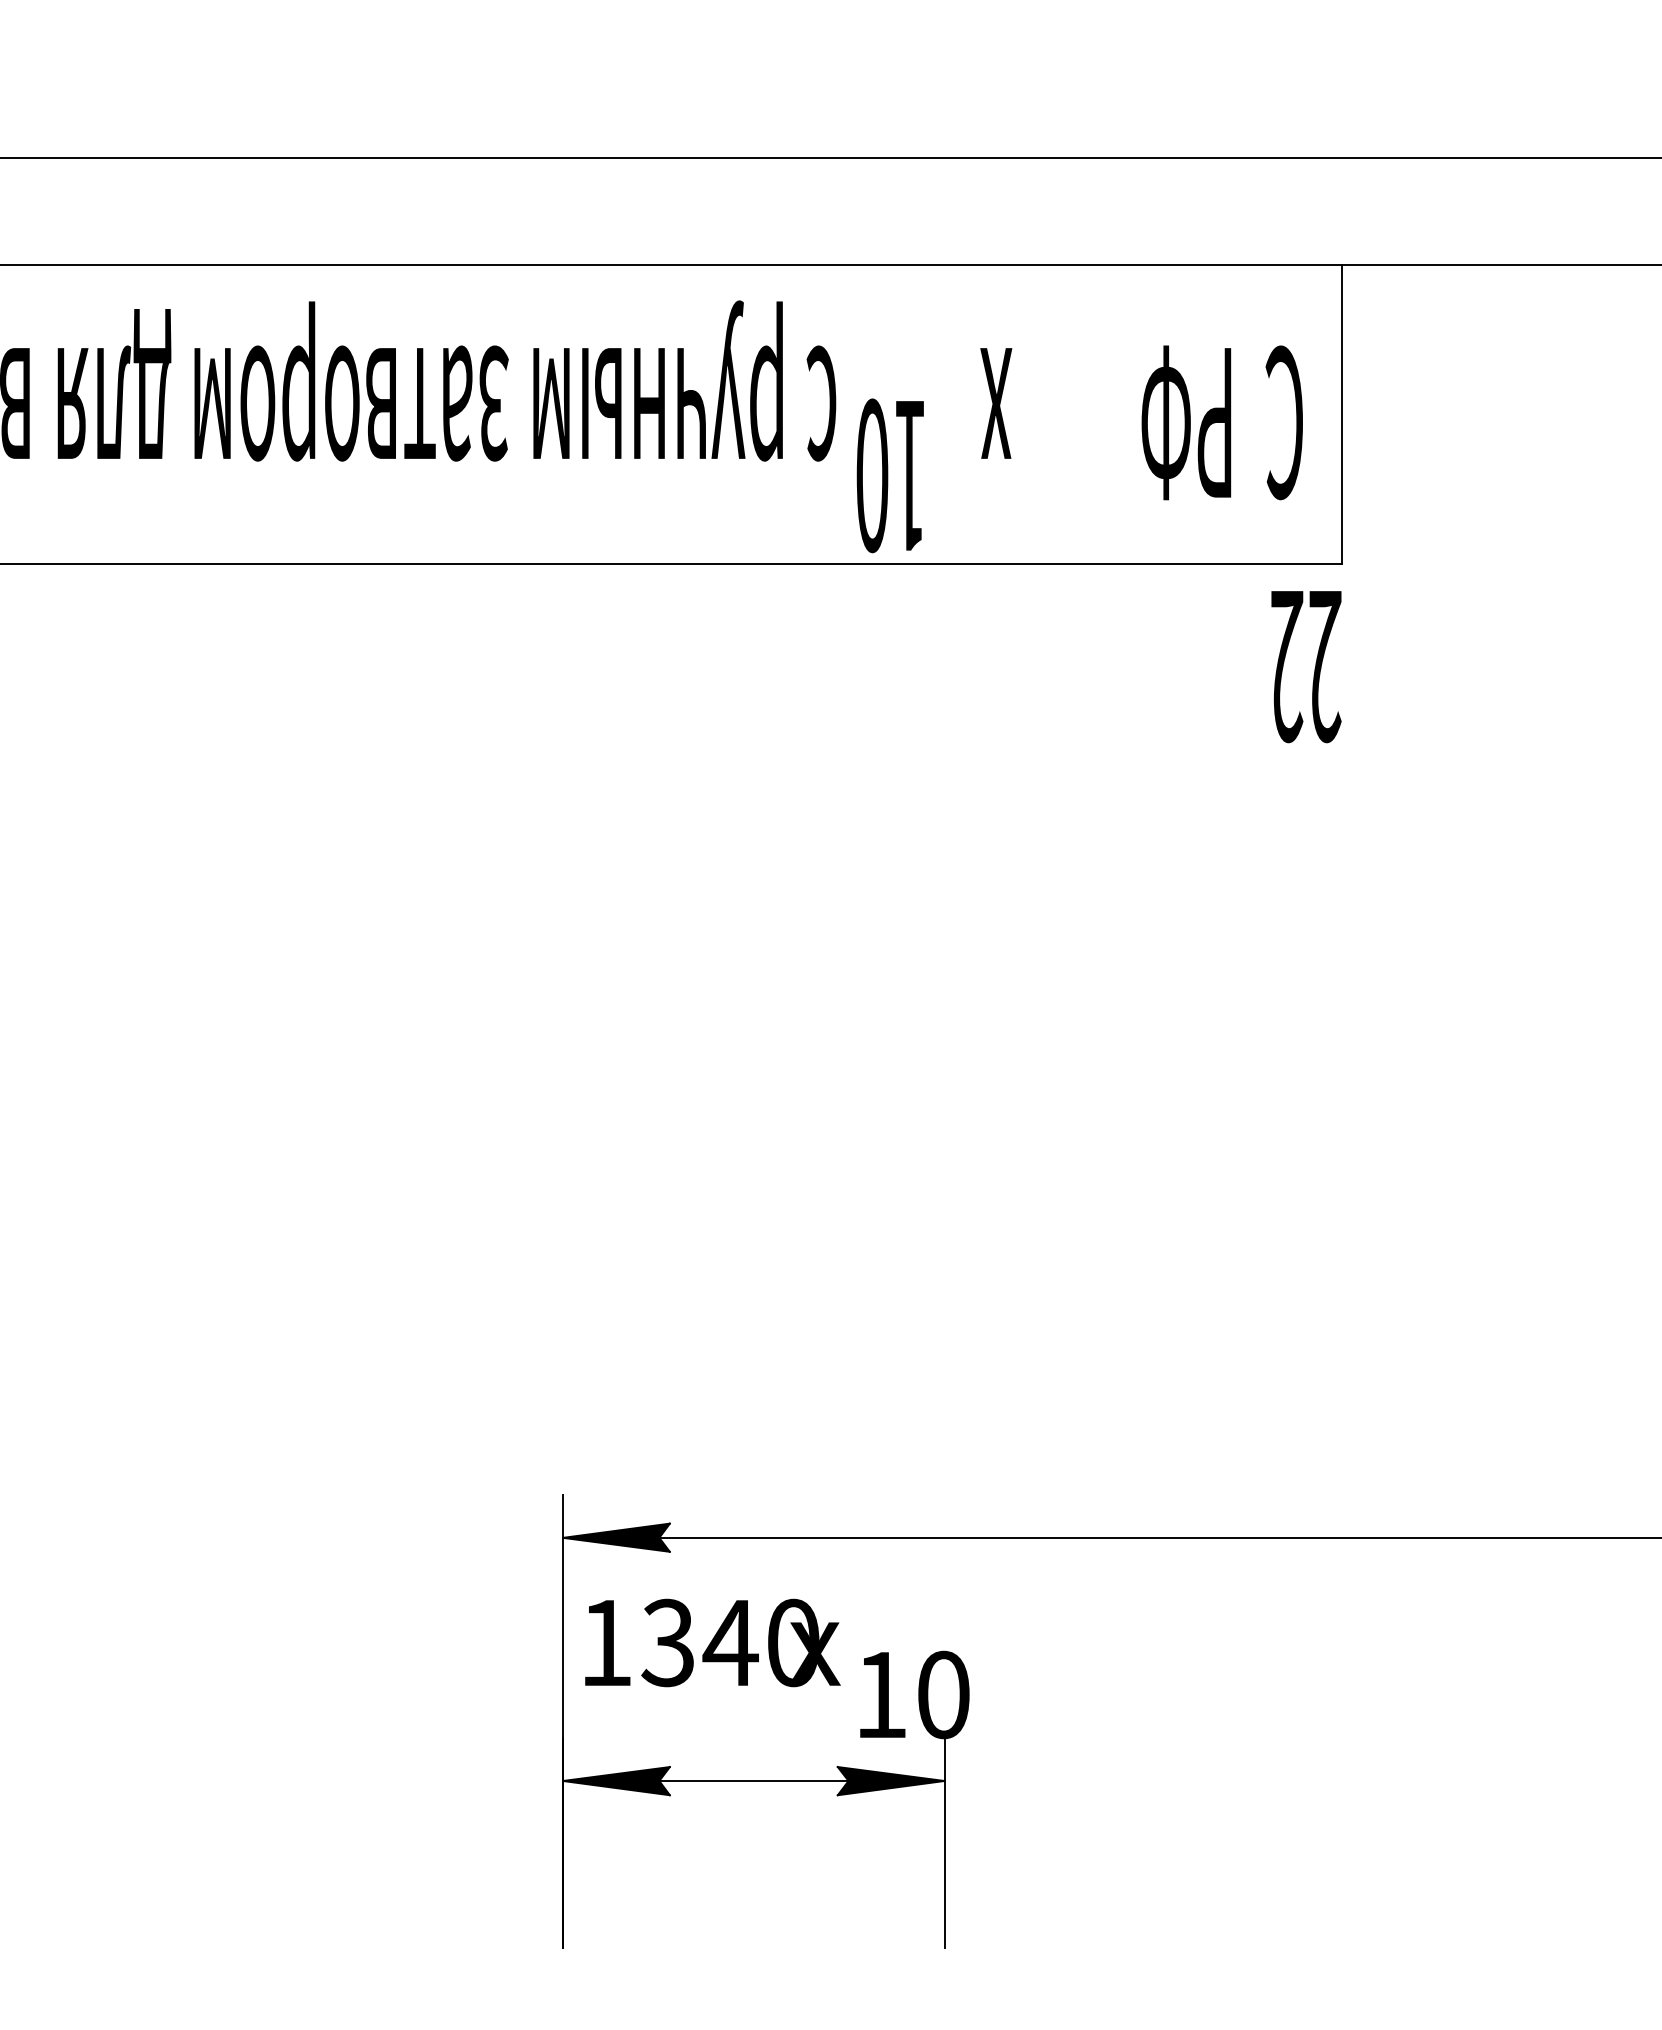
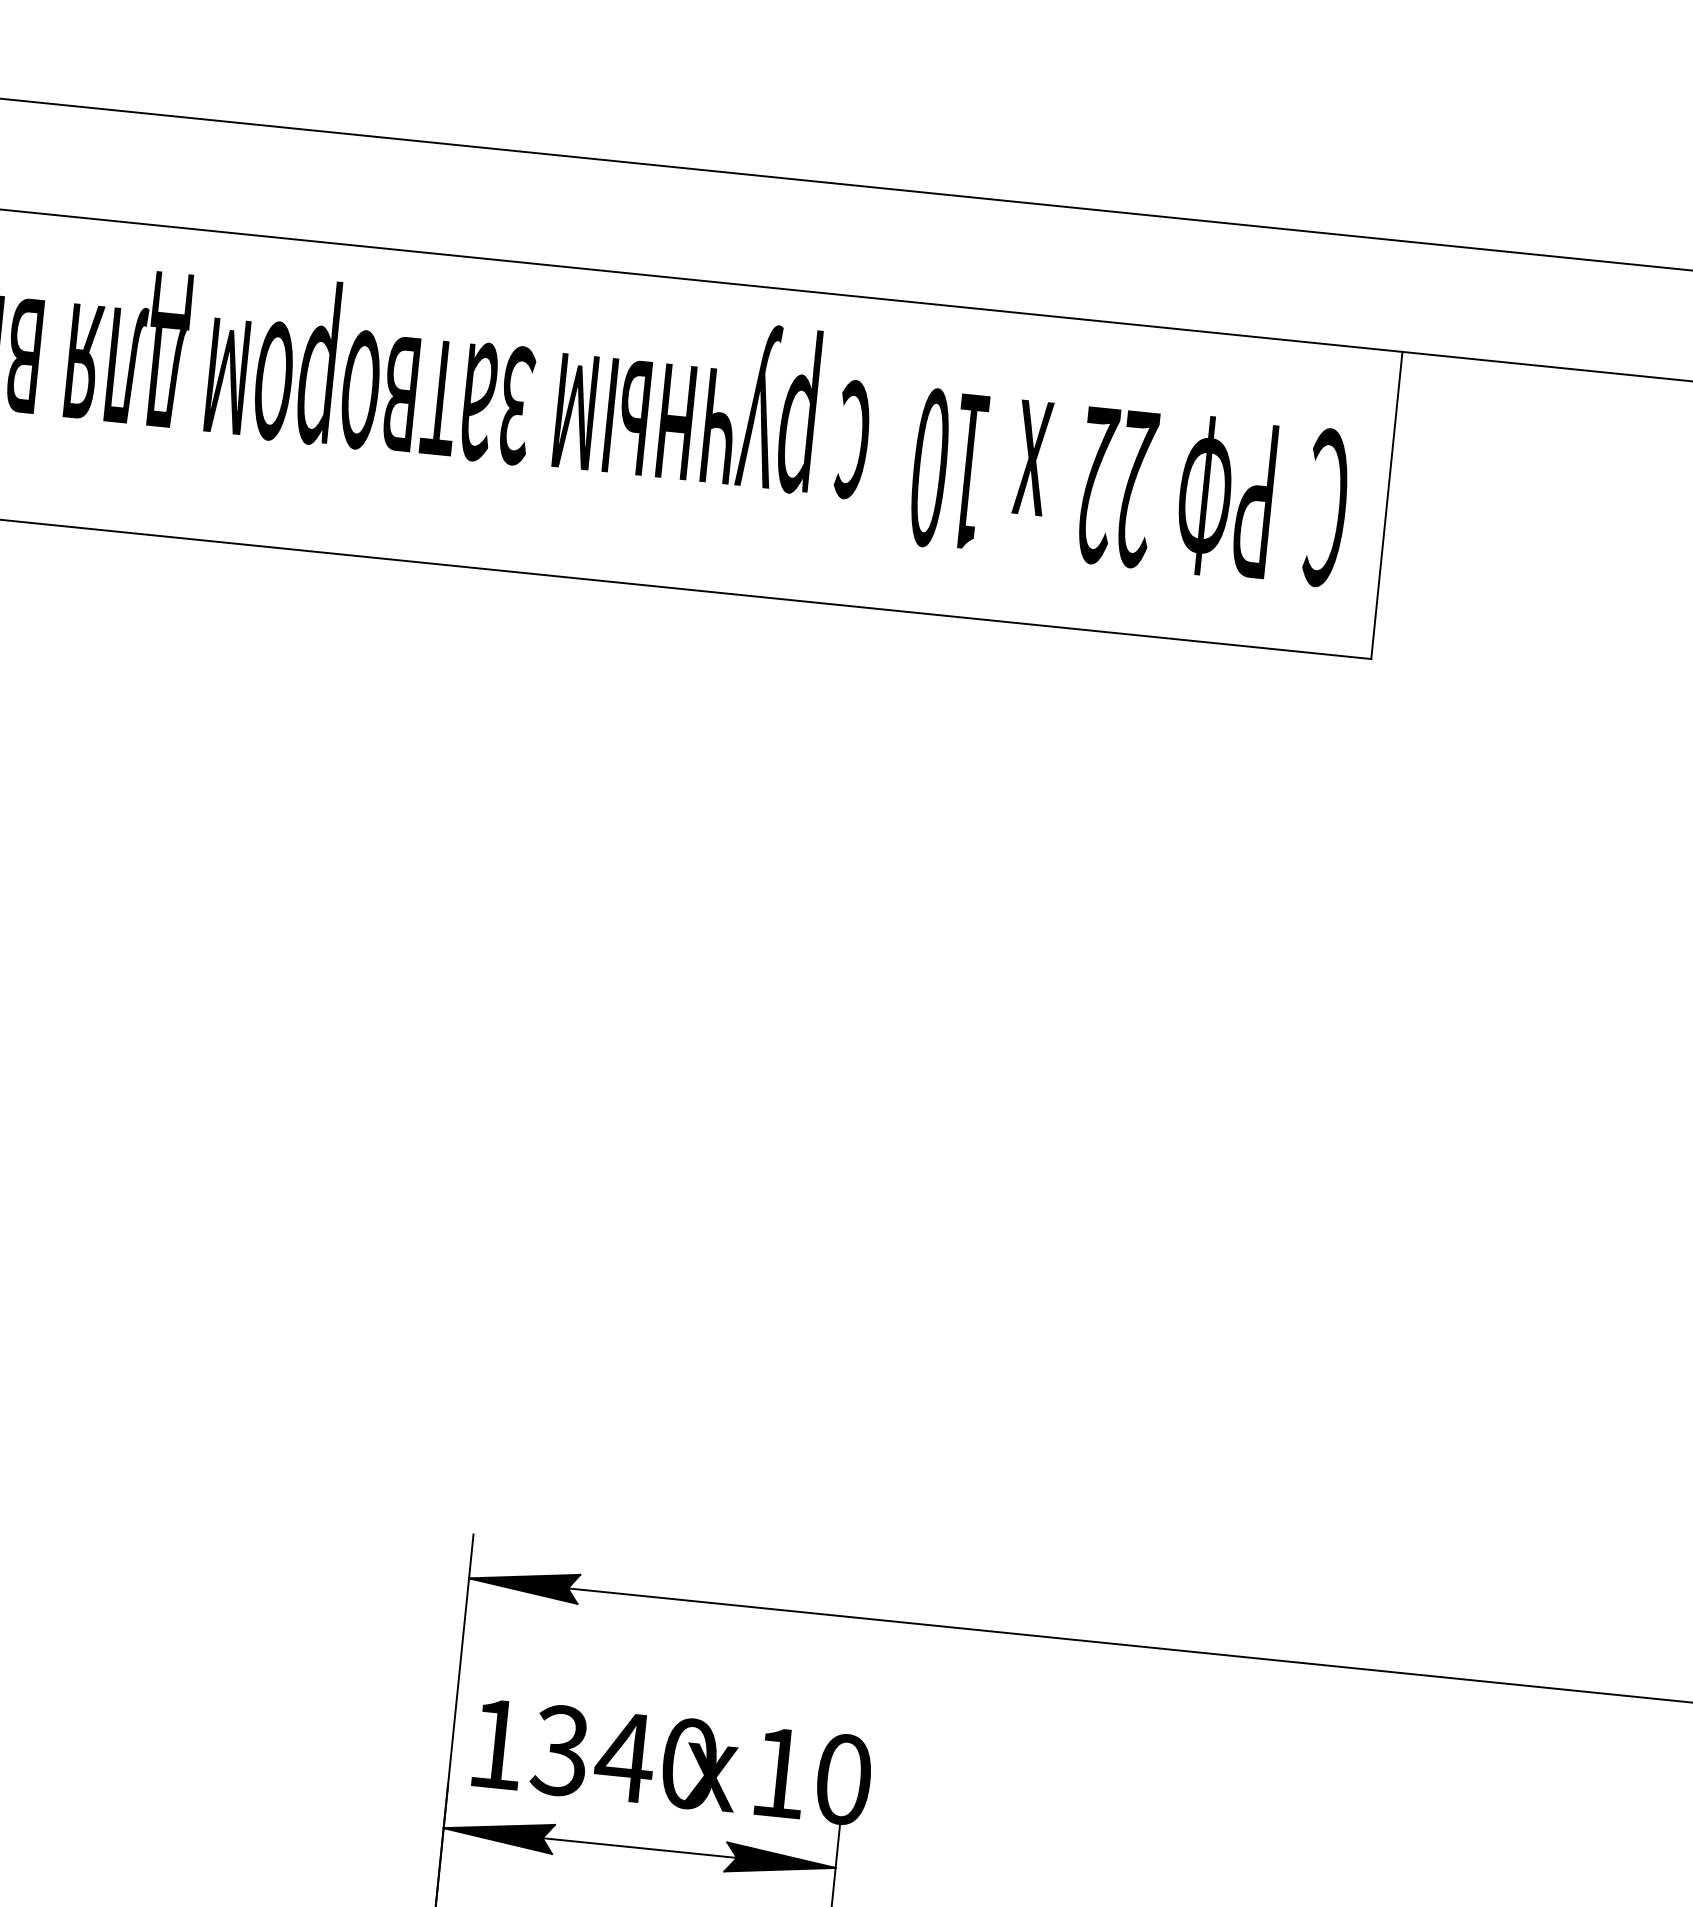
text: (889, 475) -> (947, 469), moved
text: (1306, 667) -> (1116, 488), moved
text: (712, 1642) -> (606, 1754), moved

